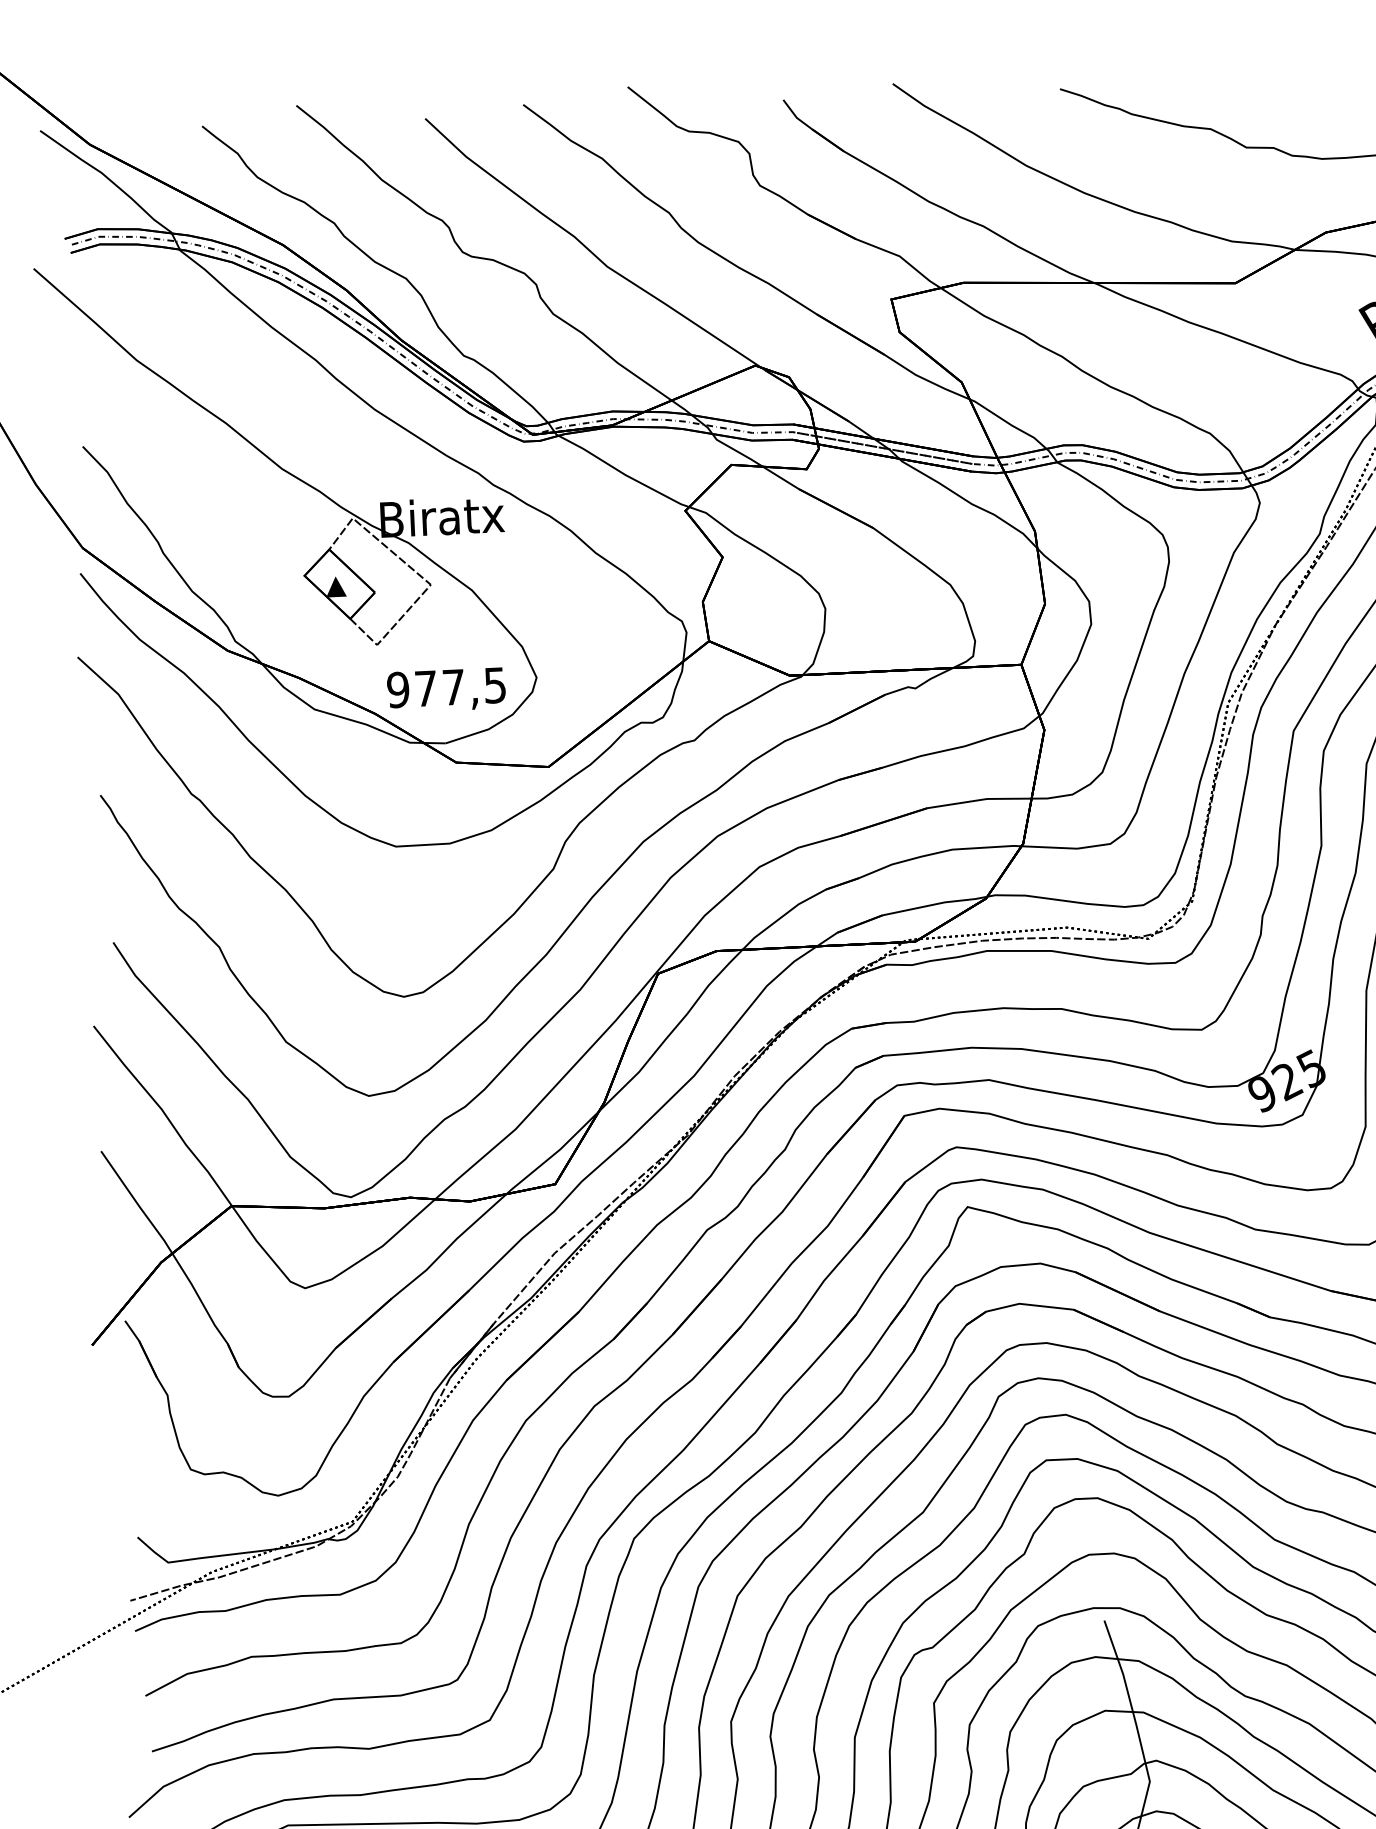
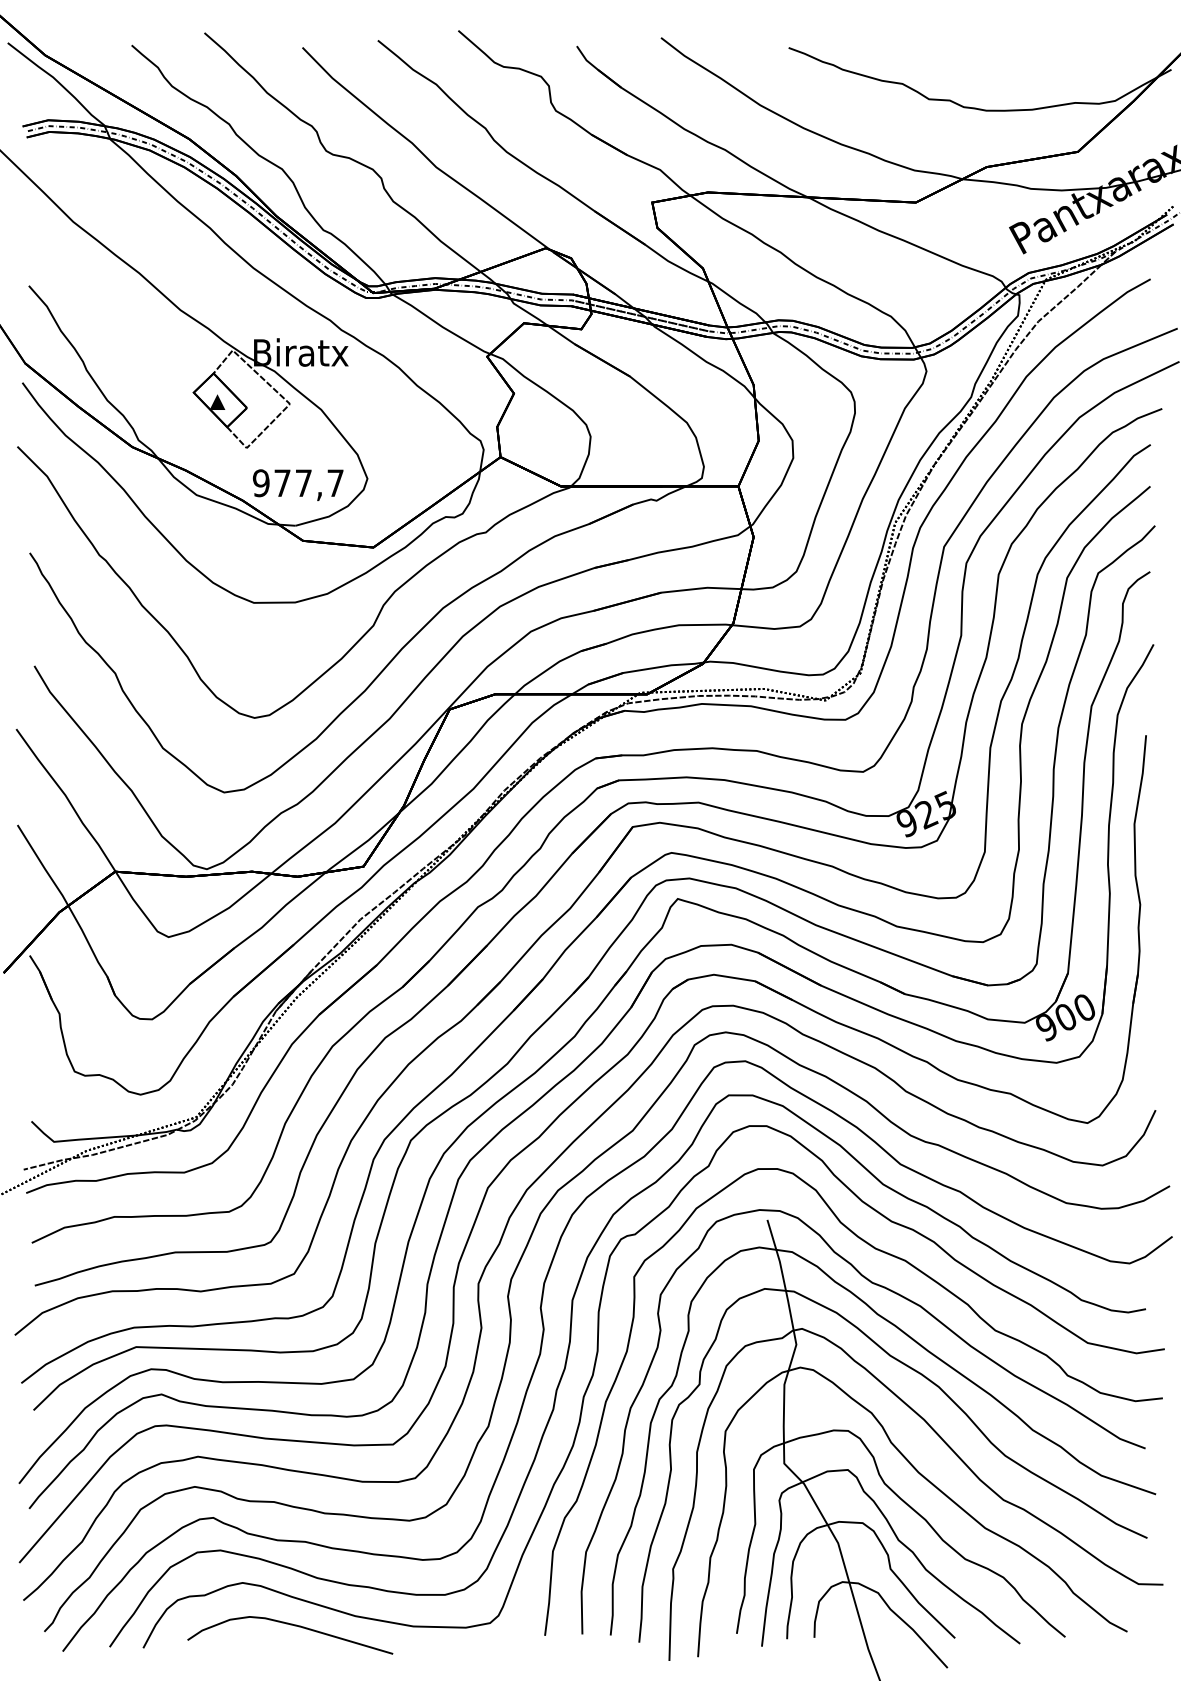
text: (495, 685) -> (335, 483), 977,5 -> 977,7

